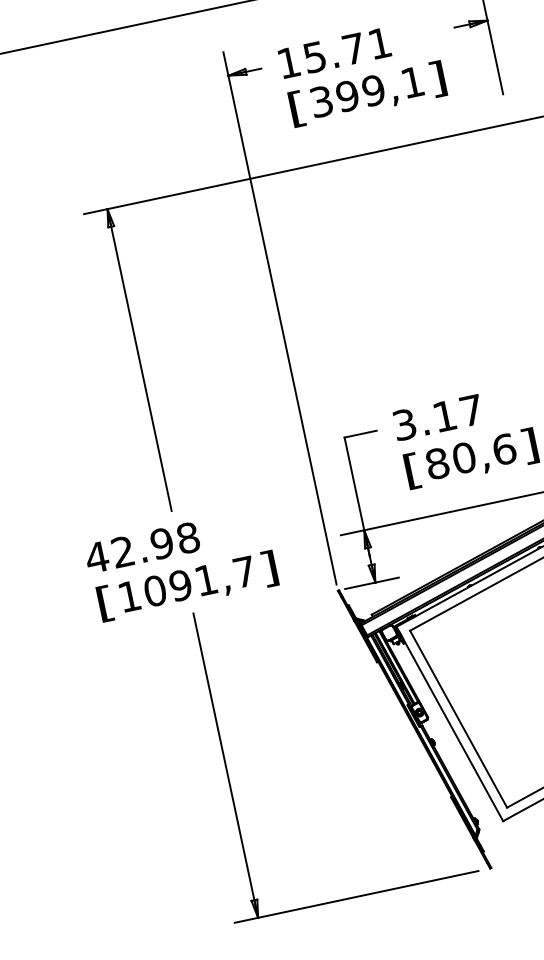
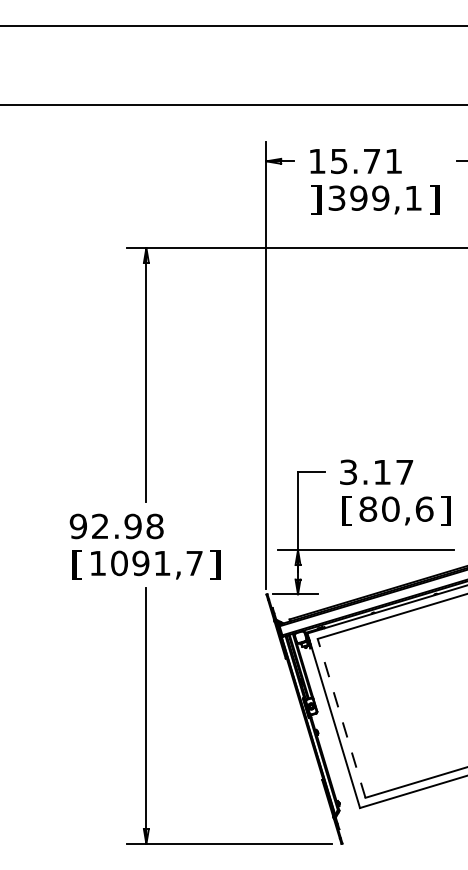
text: (297, 108) -> (316, 199), [ -> ]
text: (97, 557) -> (78, 526), 42.98 -> 92.98
line: (458, 719) -> (341, 718), solid -> dashed

